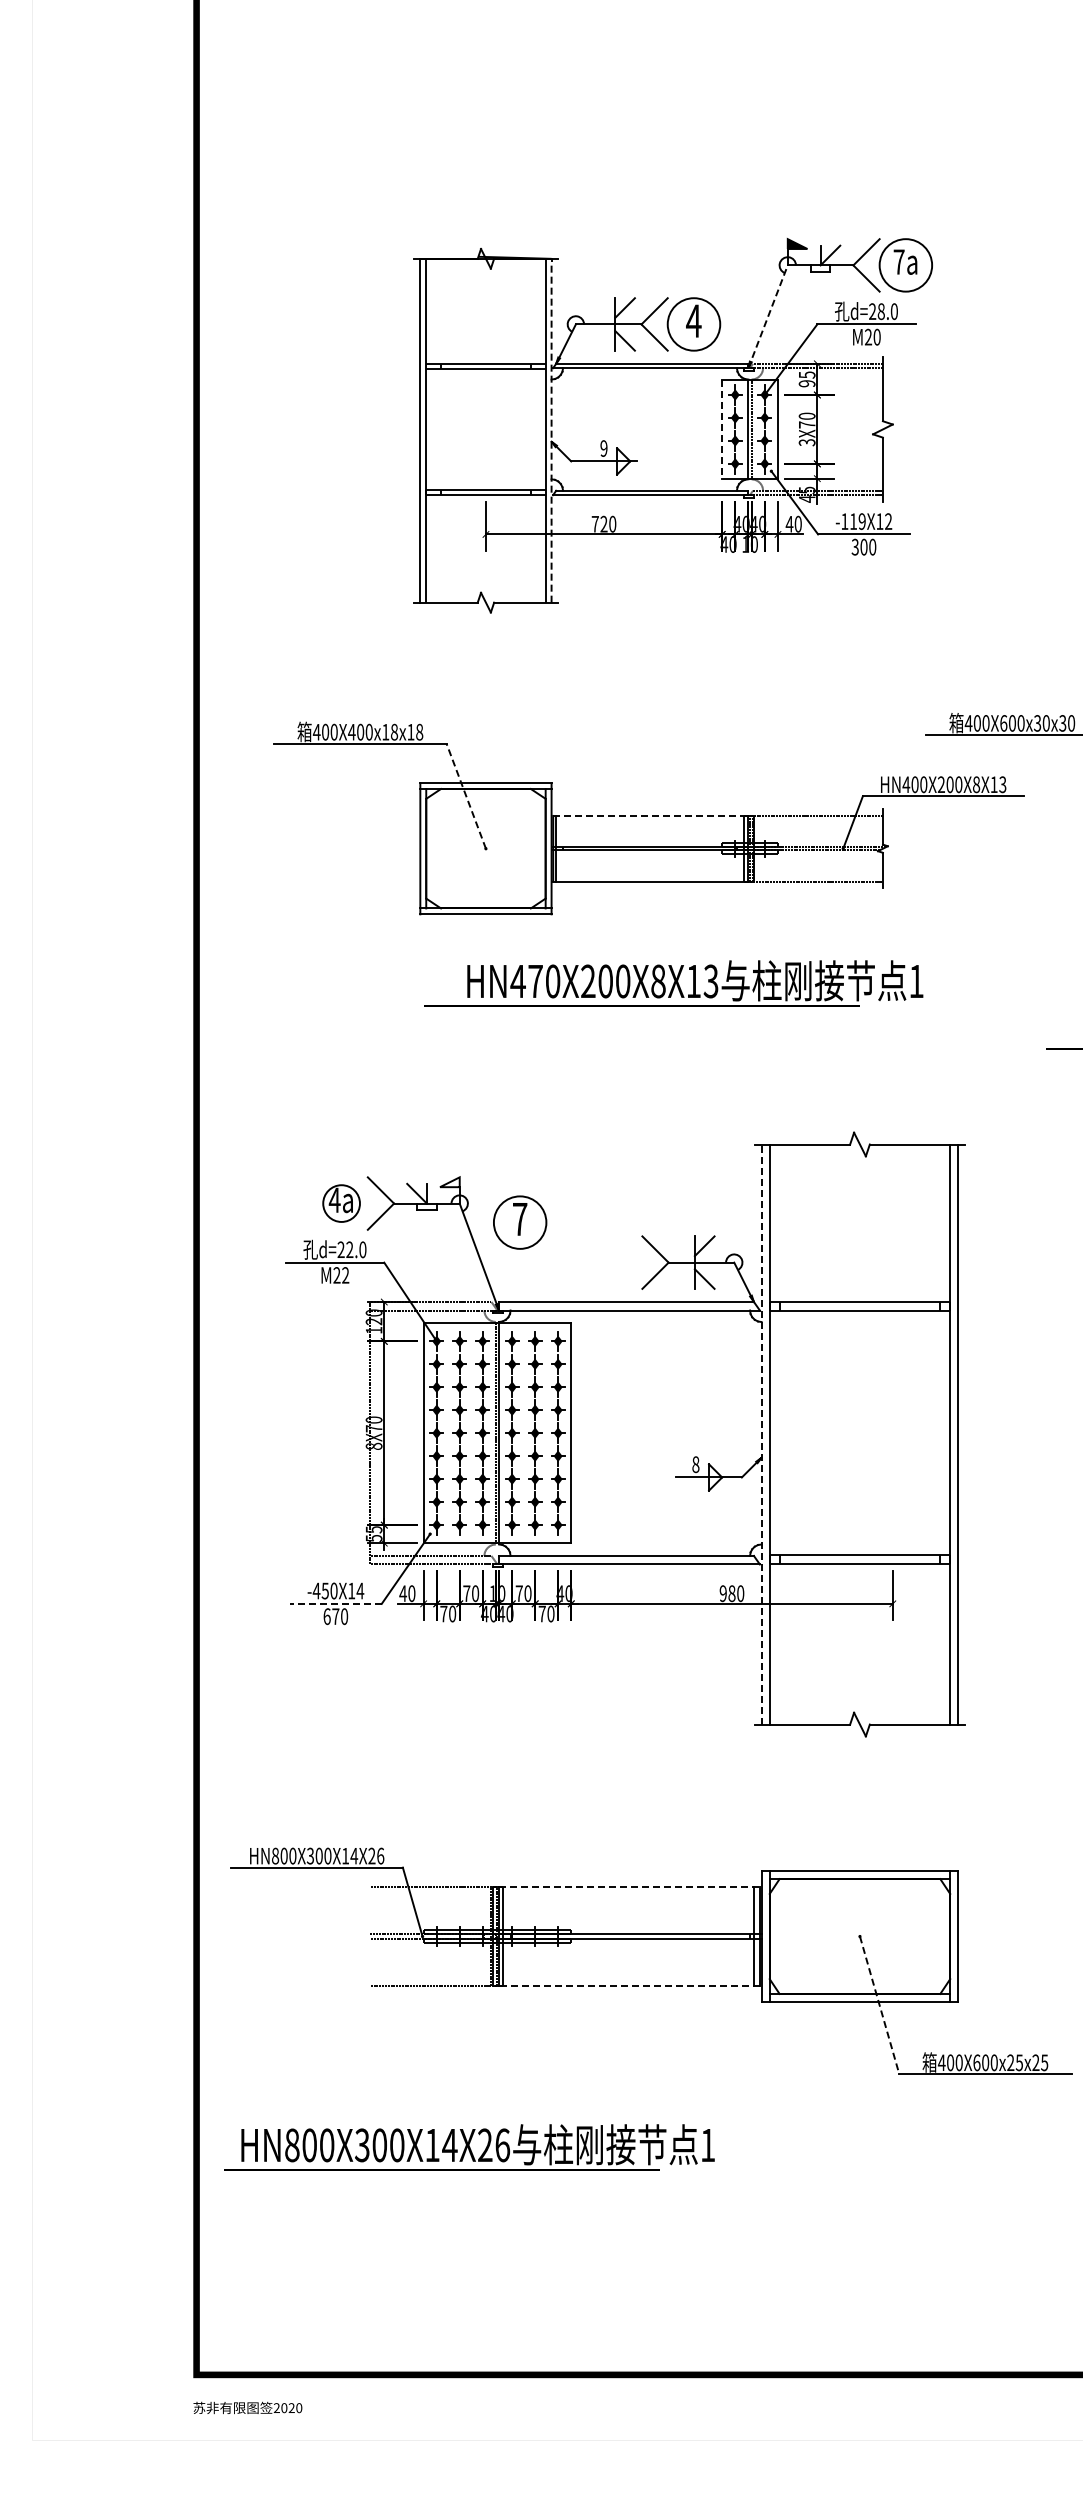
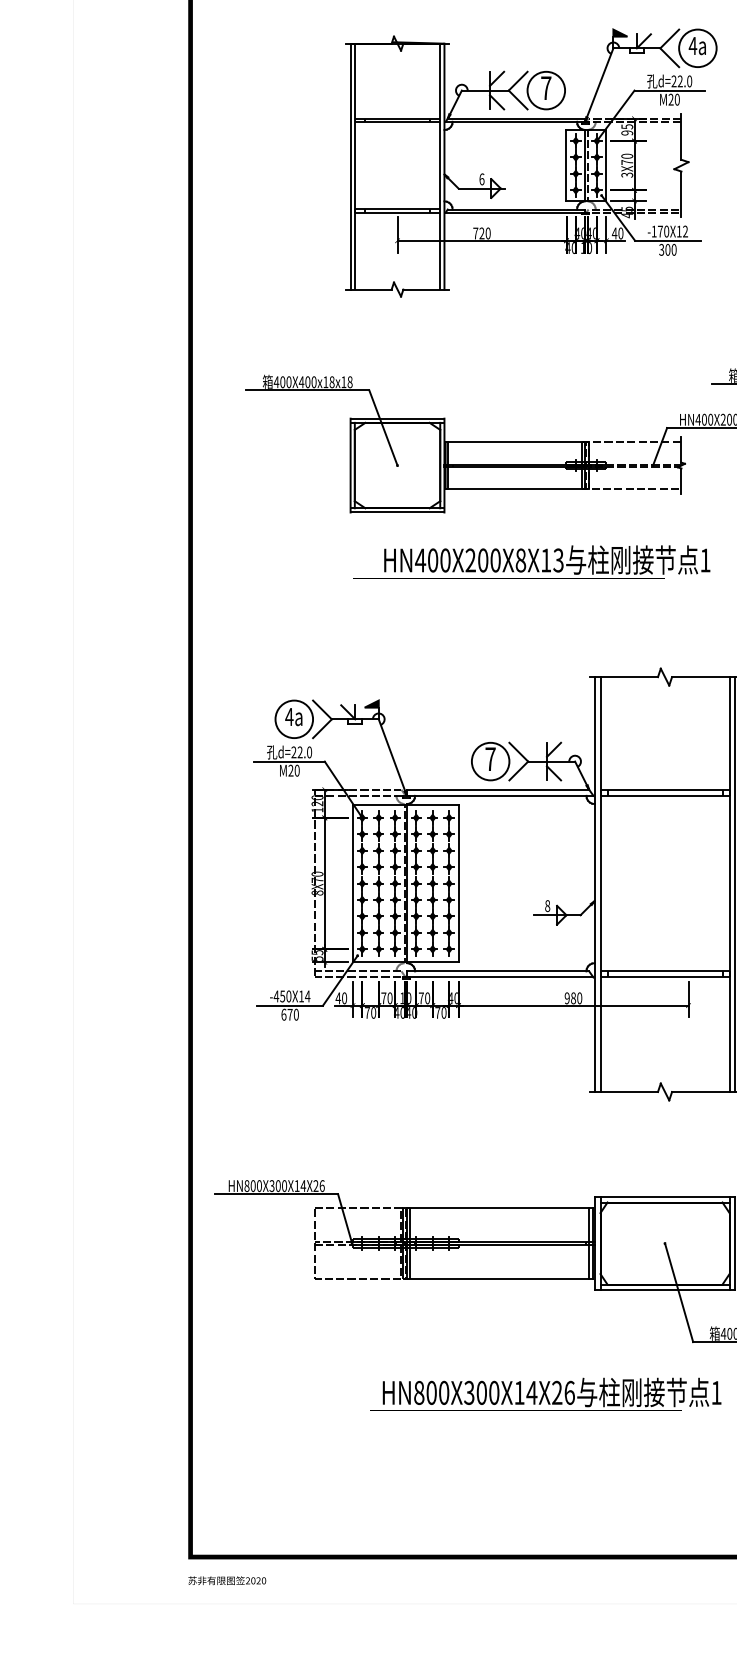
text: (898, 261) -> (692, 45), 7a -> 4a
text: (880, 311) -> (679, 81), d=28.0 -> d=22.0
line: (768, 316) -> (599, 84), dashed -> solid
text: (693, 320) -> (545, 87), 4 -> 7
line: (722, 429) -> (566, 165), dashed -> solid
line: (551, 430) -> (444, 166), dashed -> solid
text: (603, 448) -> (481, 179), 9 -> 6
text: (857, 521) -> (663, 231), -119X12 -> -170X12
line: (466, 795) -> (383, 427), dashed -> solid
line: (650, 815) -> (515, 441), dashed -> solid
text: (535, 981) -> (432, 560), HN470X200X8X13 -> HN400X200X8X13
fill: (449, 1182) -> (371, 704), added
circle: (341, 1203) -> (294, 719), size x1.43
part: (520, 1222) -> (490, 761), moved
text: (345, 1275) -> (297, 770), M22 -> M20
line: (761, 1434) -> (594, 884), dashed -> solid
line: (335, 1603) -> (289, 1005), dashed -> solid
line: (630, 1887) -> (500, 1208), dashed -> solid
line: (370, 1936) -> (314, 1243), added
line: (629, 1985) -> (500, 1278), dashed -> solid
line: (879, 2005) -> (678, 1292), dashed -> solid
text: (469, 2147) -> (545, 1394), moved

